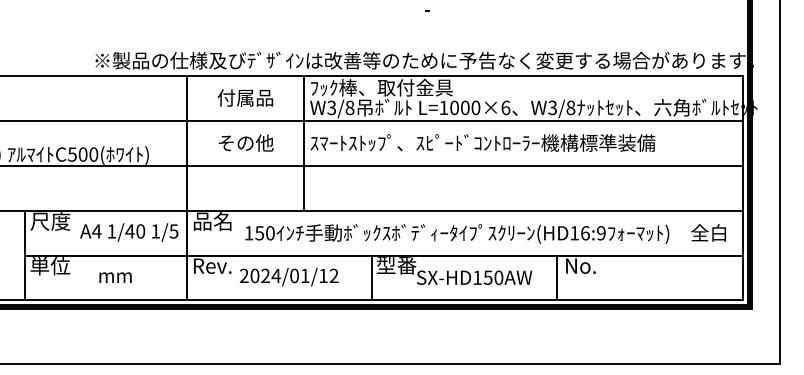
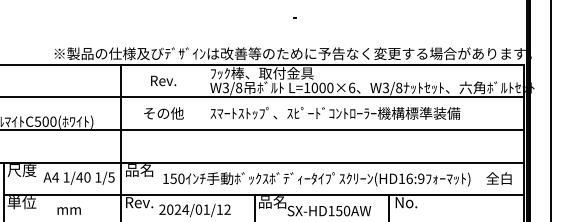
text: (244, 97) -> (162, 80), 付属品 -> Rev.
line: (303, 143) -> (205, 113), removed
text: (396, 265) -> (272, 202), 型番 -> 品名

